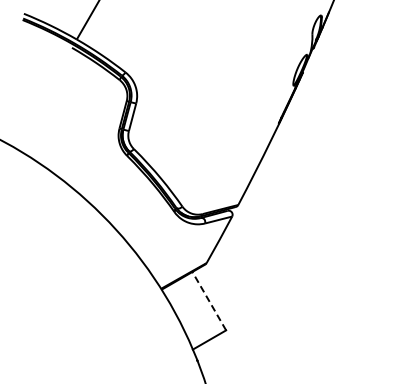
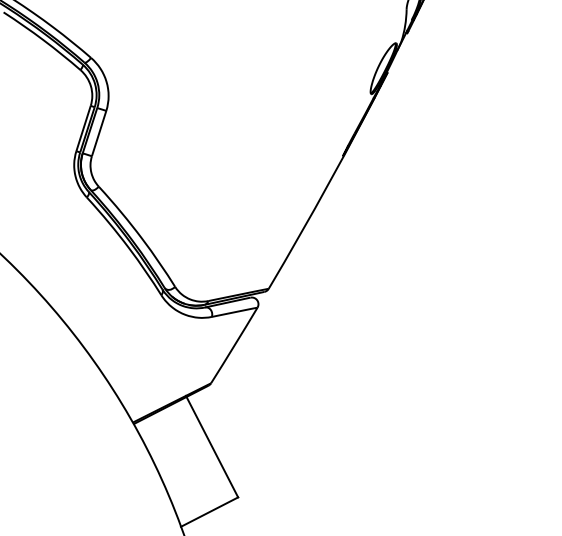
line: (209, 301) -> (212, 447), dashed -> solid

